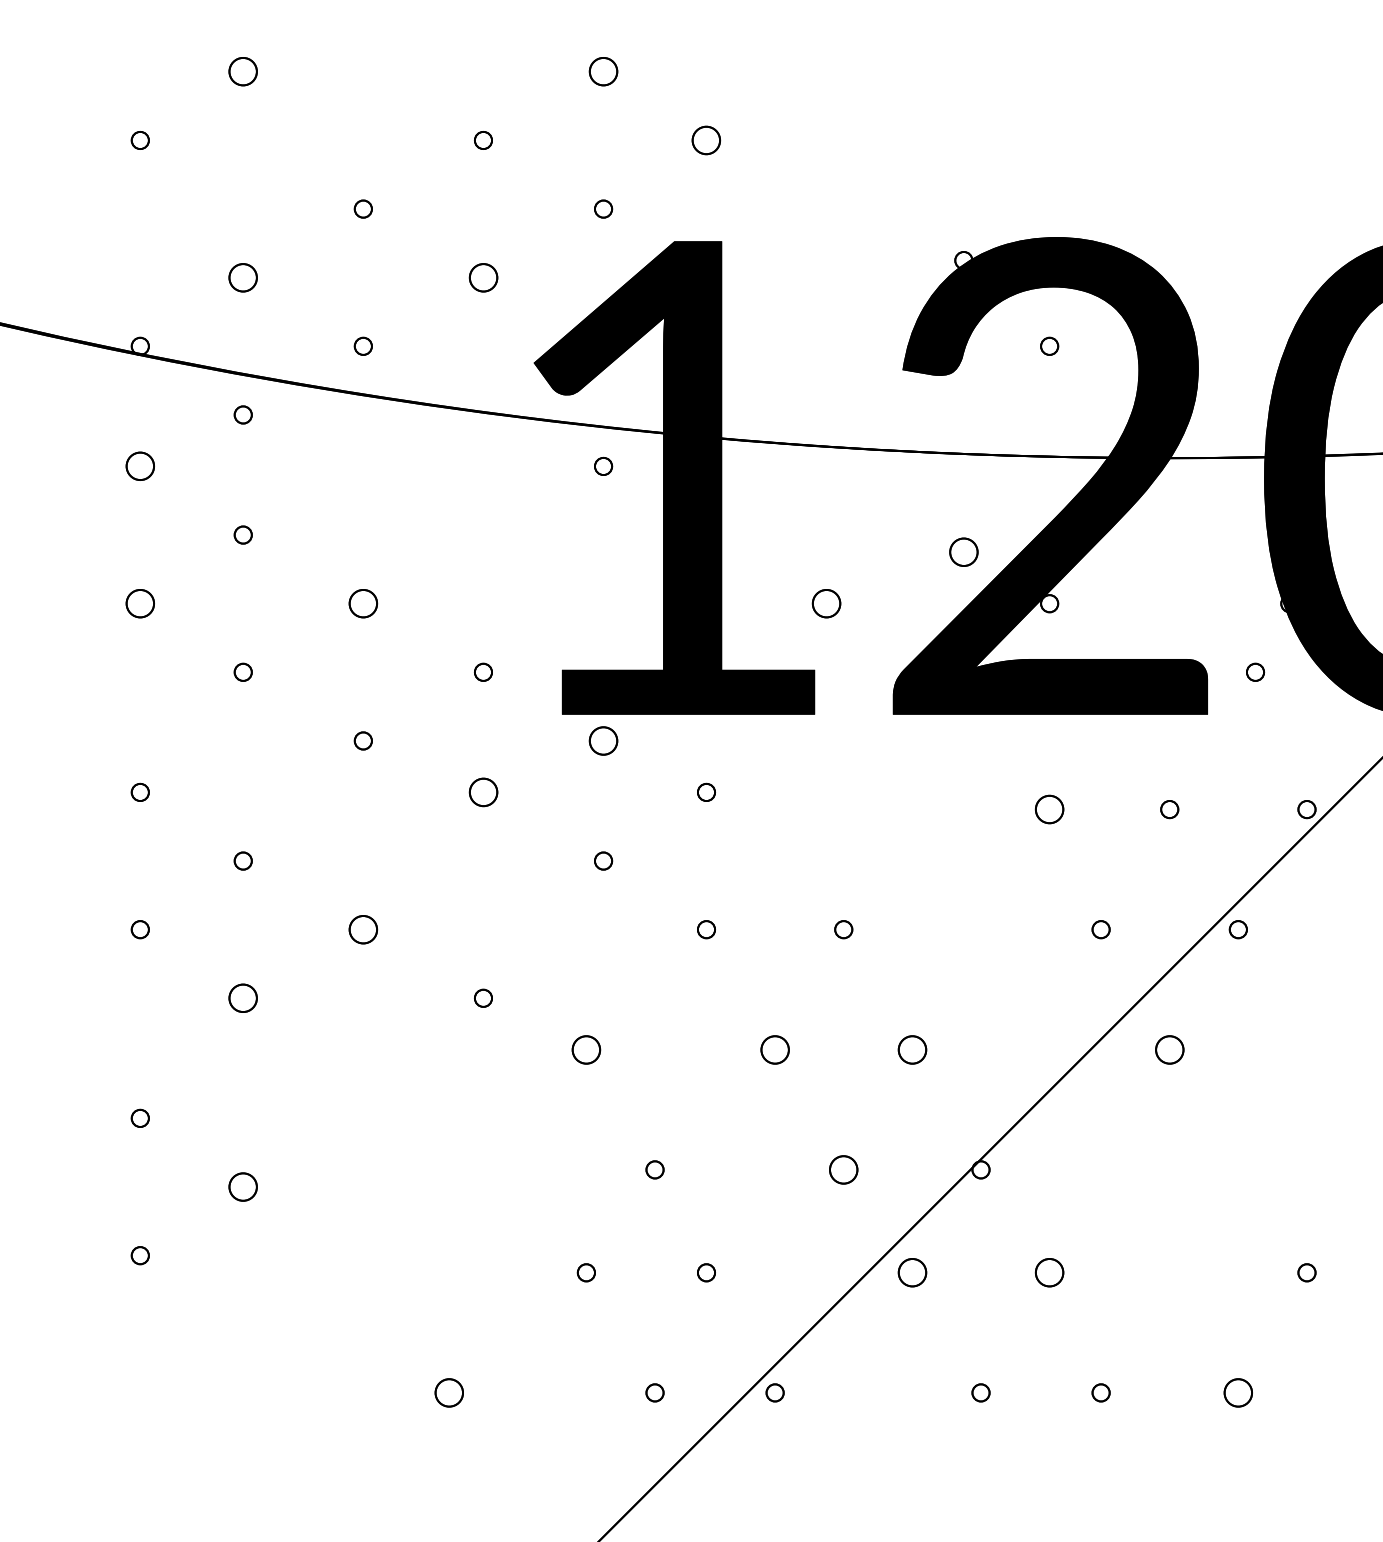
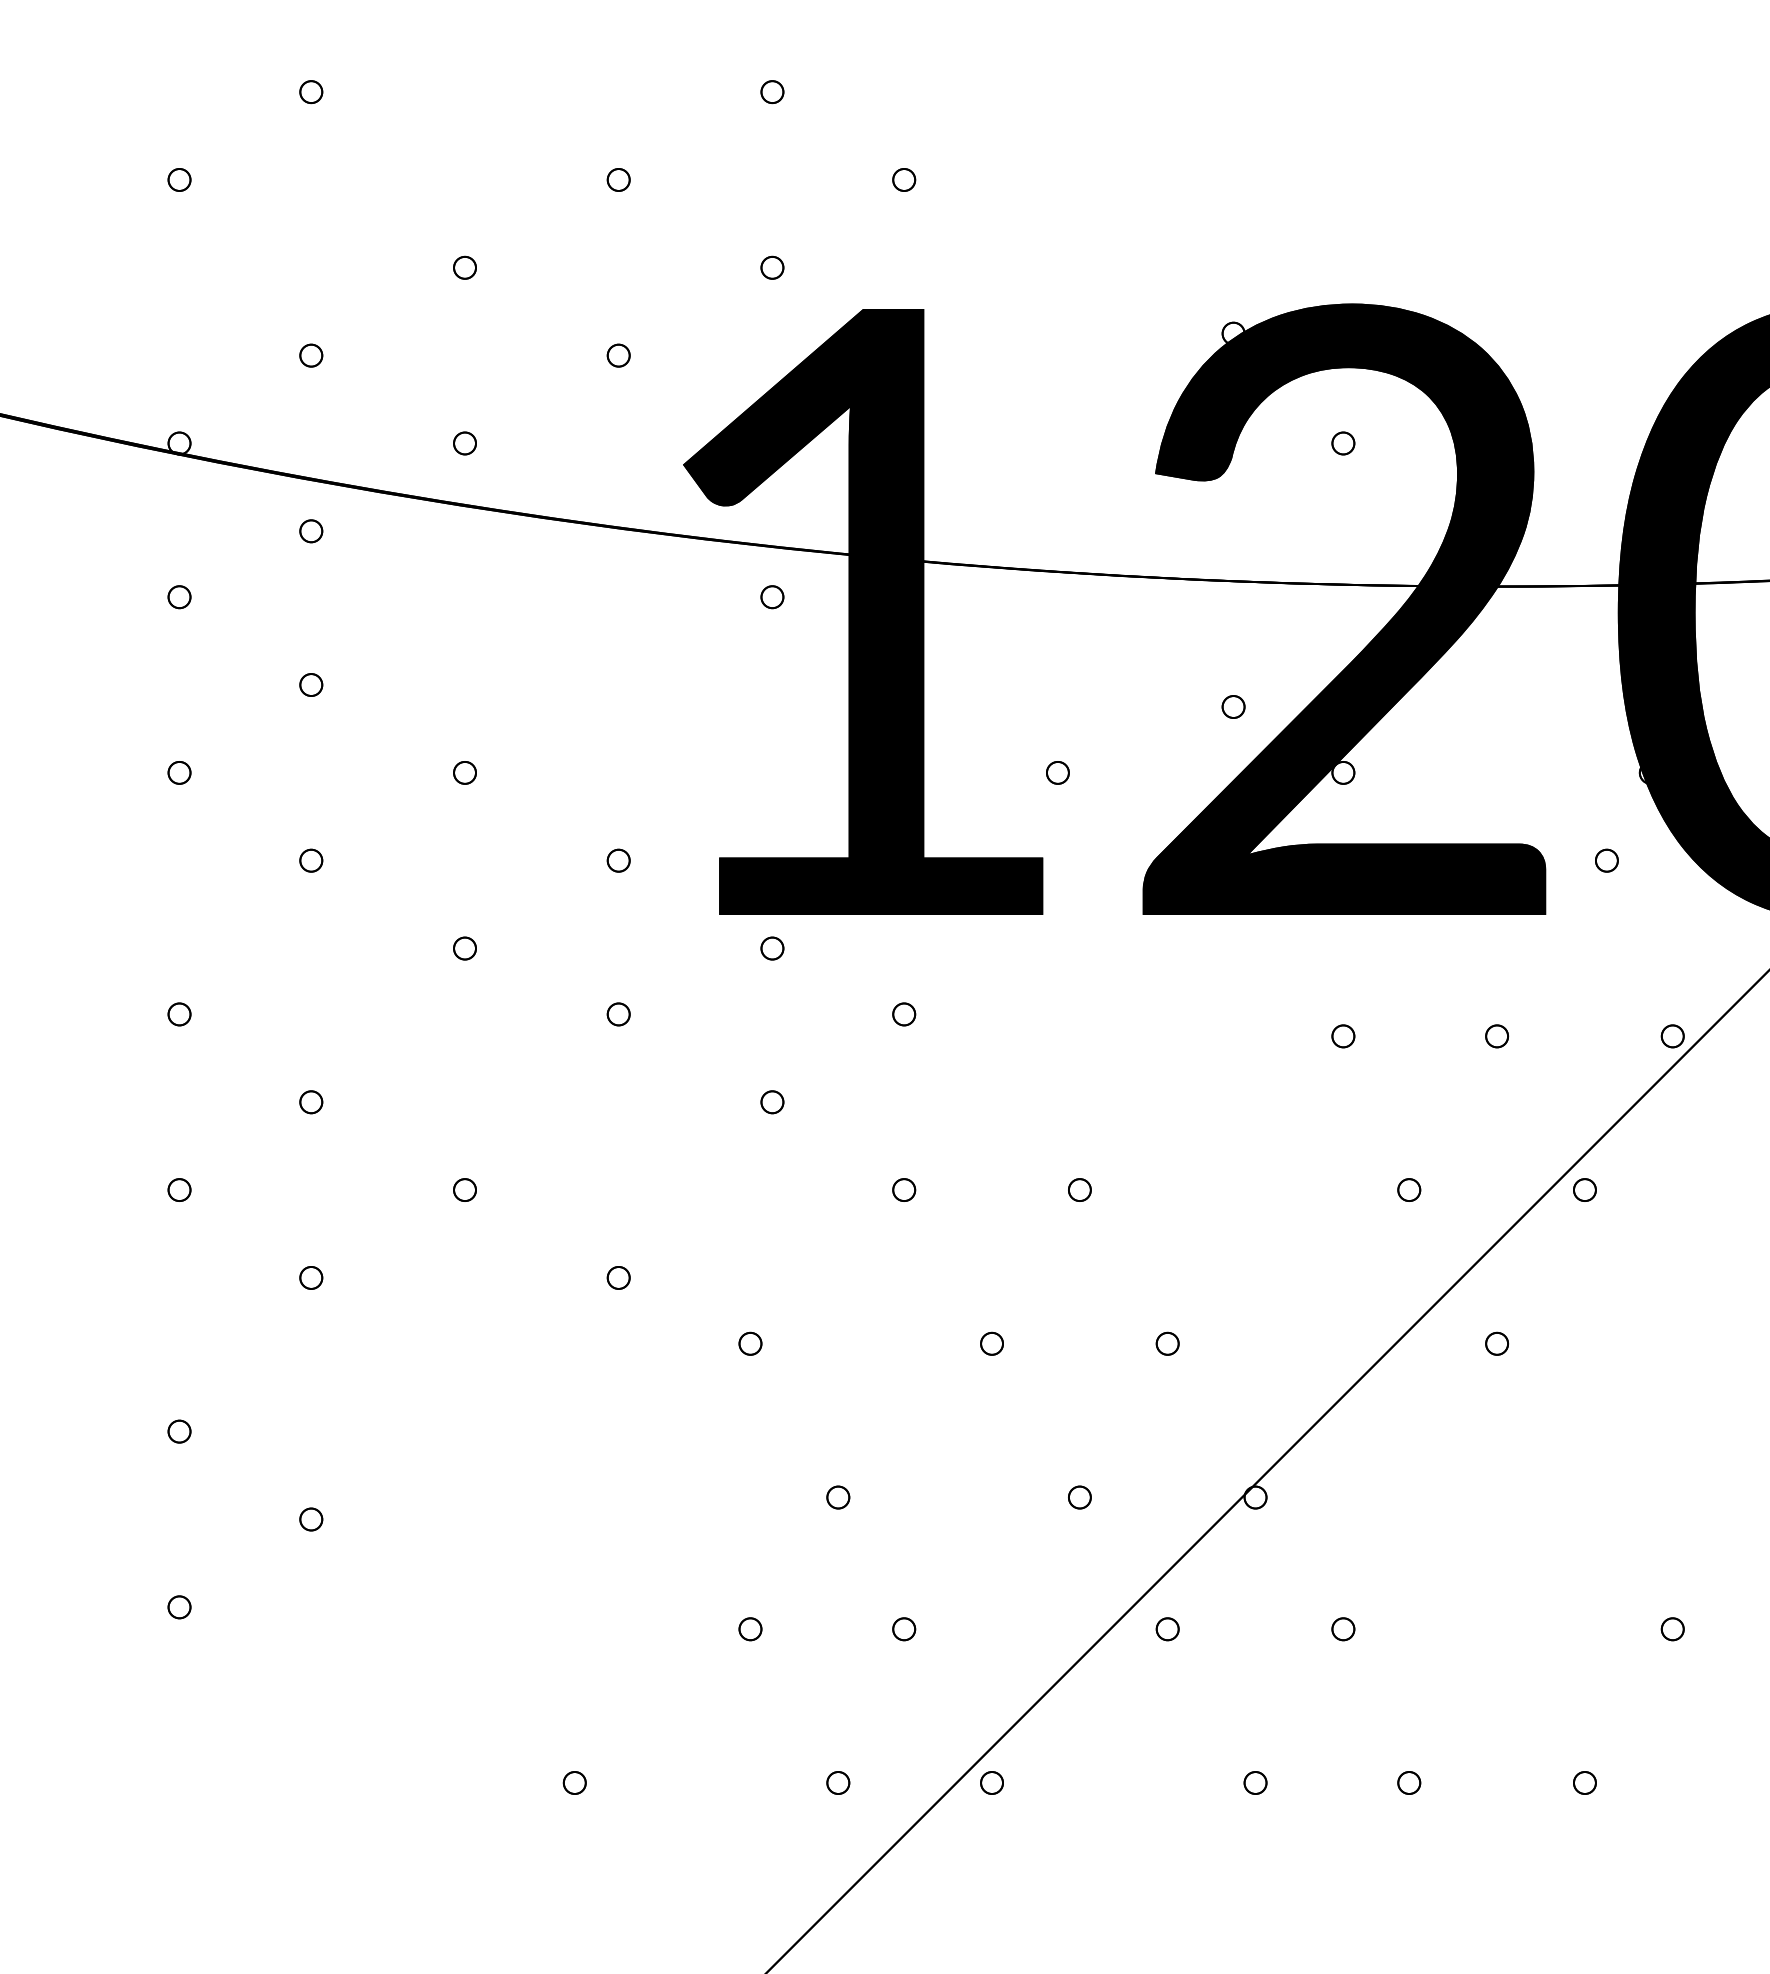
part: (243, 72) -> (311, 92), size x0.62
part: (603, 72) -> (772, 92), size x0.62
part: (706, 140) -> (904, 179), size x0.62
part: (243, 277) -> (311, 355), size x0.62
part: (483, 277) -> (618, 355), size x0.62
part: (140, 466) -> (179, 597), size x0.62
part: (963, 551) -> (1233, 706), size x0.62
part: (140, 603) -> (179, 772), size x0.62
part: (362, 603) -> (464, 772), size x0.62
part: (826, 603) -> (1057, 772), size x0.62
part: (603, 740) -> (772, 948), size x0.62
part: (483, 792) -> (618, 1014), size x0.62
part: (1049, 809) -> (1343, 1036), size x0.62
part: (362, 929) -> (464, 1189), size x0.62
part: (243, 997) -> (311, 1277), size x0.62
part: (586, 1049) -> (750, 1343), size x0.62
part: (774, 1049) -> (991, 1343), size x0.62
part: (912, 1049) -> (1167, 1343), size x0.62
part: (1169, 1049) -> (1496, 1343), size x0.62
part: (843, 1169) -> (1079, 1497), size x0.62
part: (243, 1187) -> (311, 1519), size x0.62
part: (912, 1272) -> (1167, 1629), size x0.62
part: (1049, 1272) -> (1343, 1629), size x0.62
part: (448, 1392) -> (574, 1782), size x0.62
part: (1238, 1392) -> (1584, 1782), size x0.62

